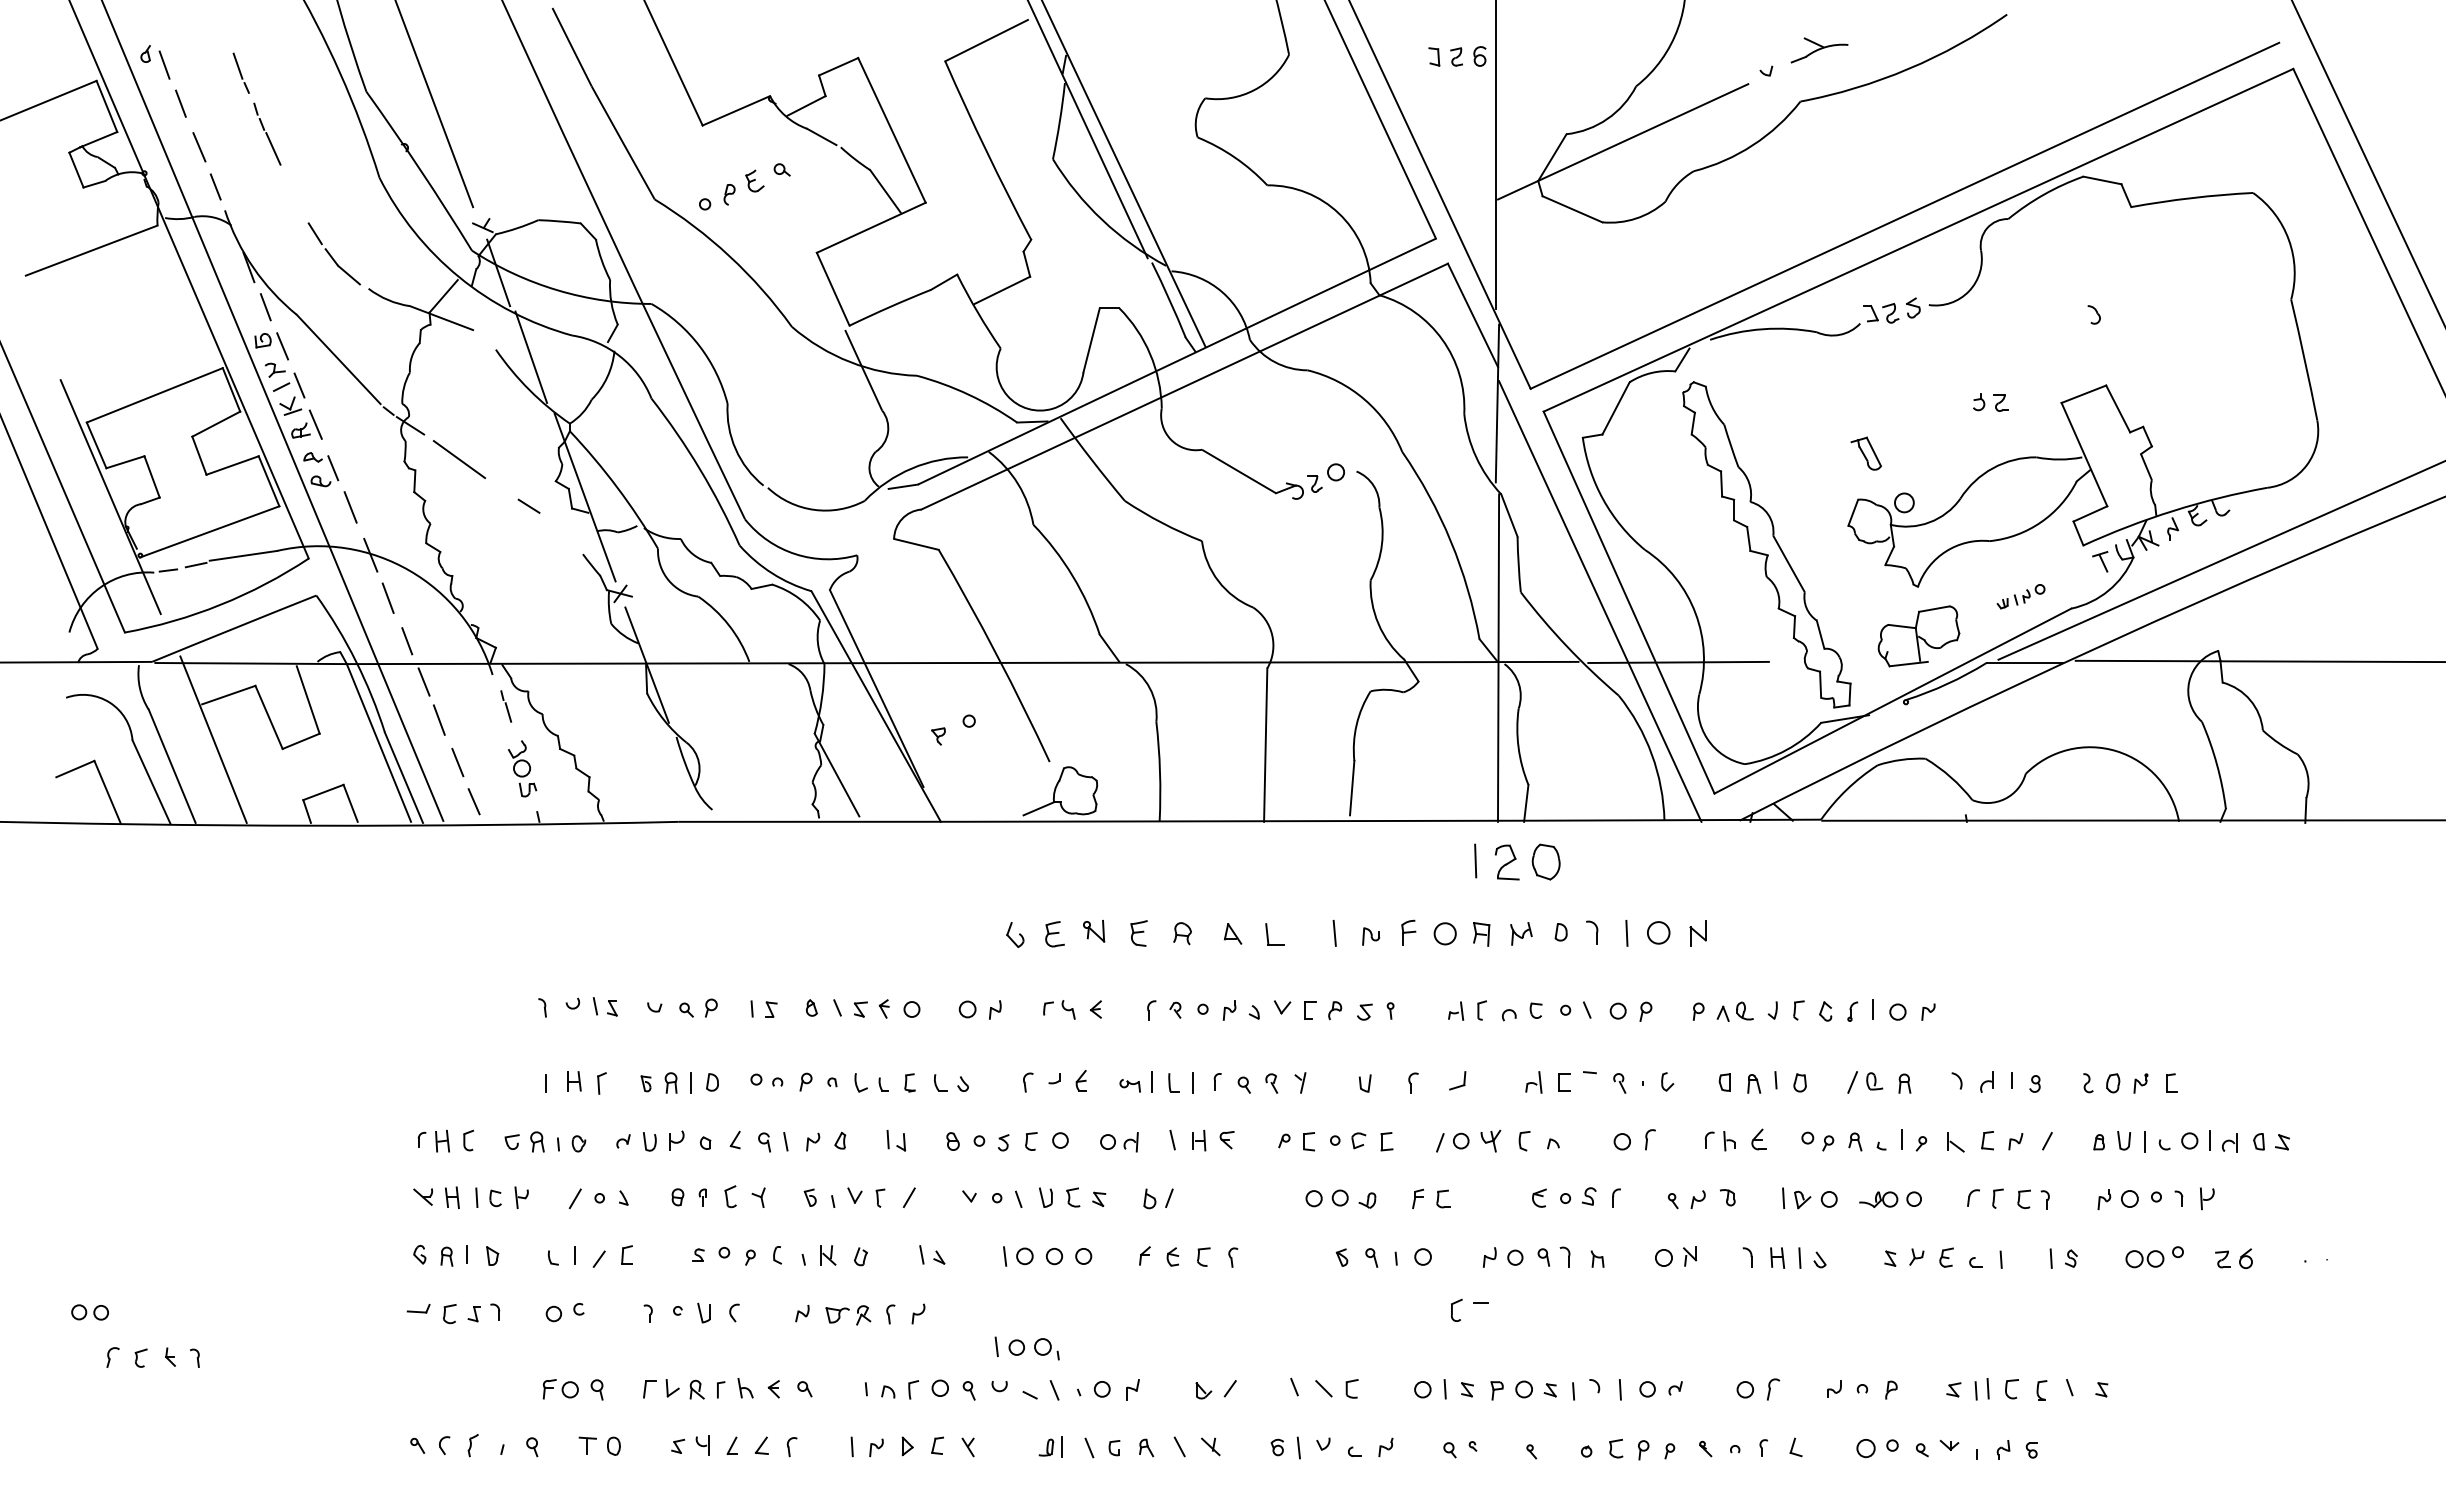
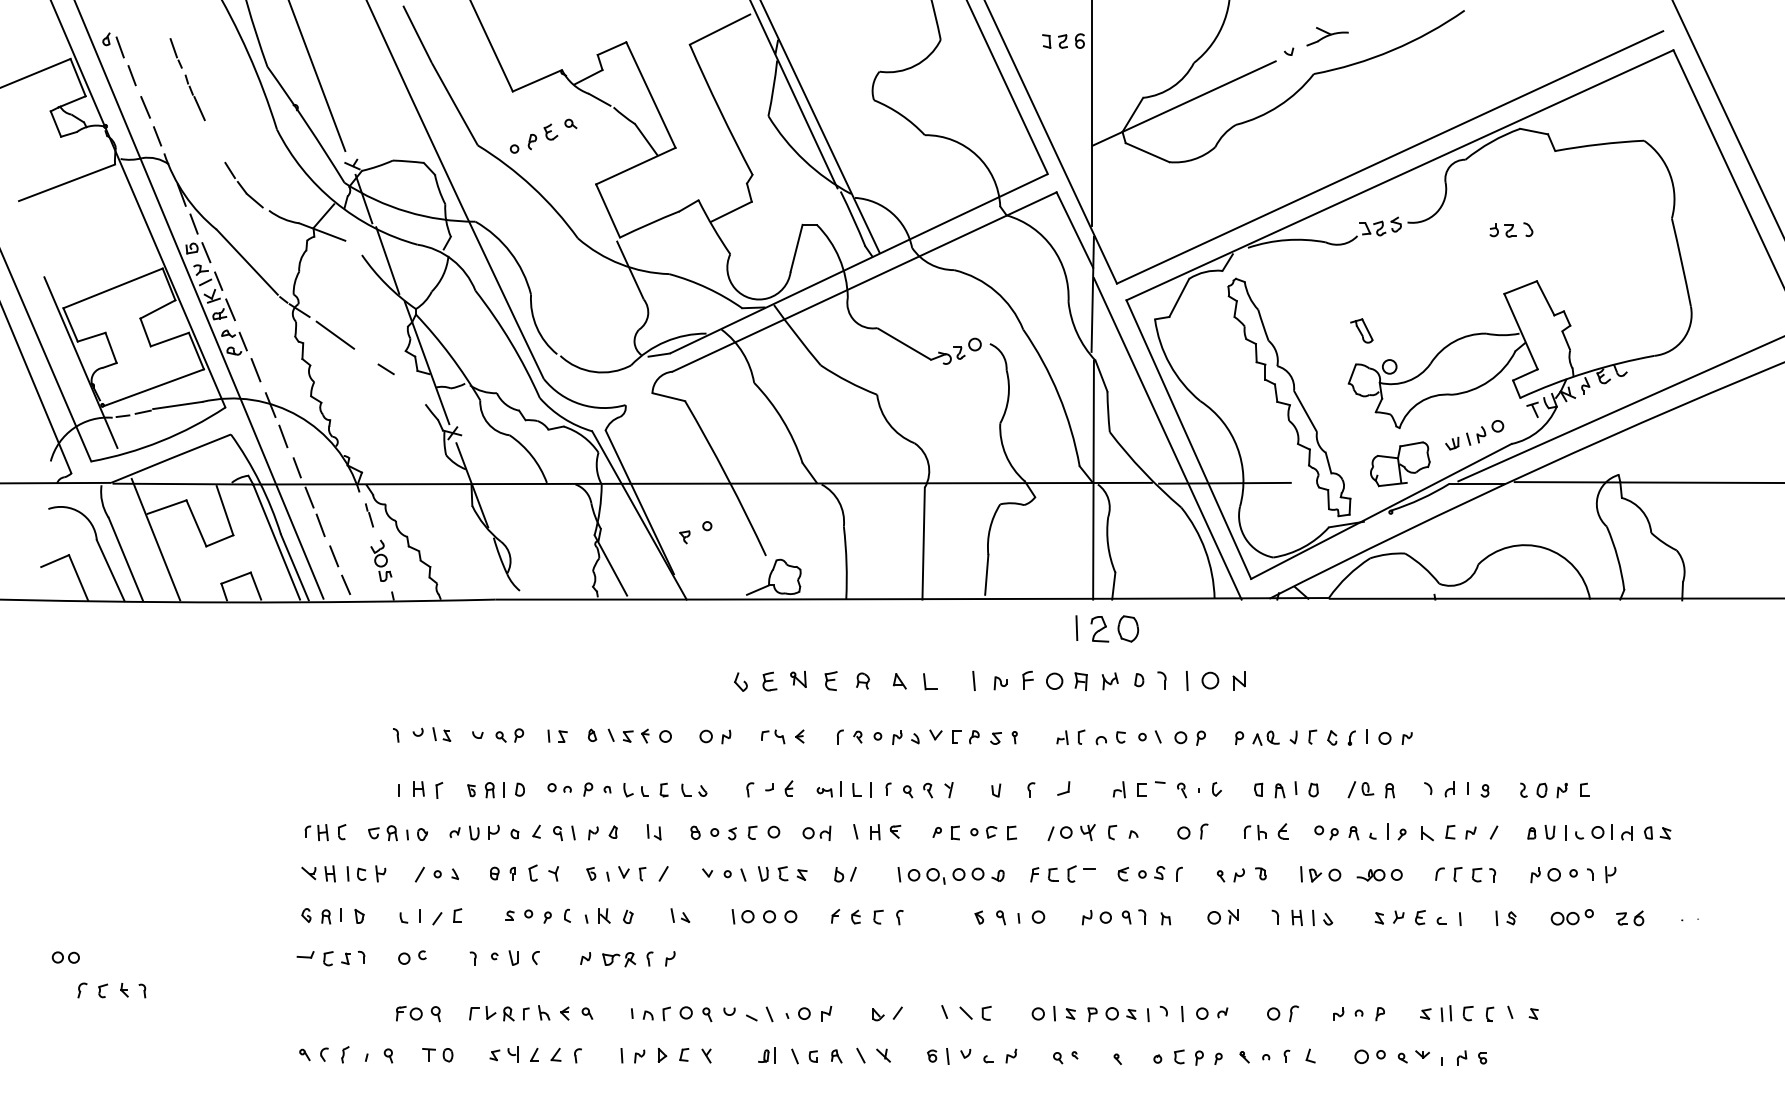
part: (1990, 402) -> (1502, 230), moved
part: (2020, 596) -> (1474, 435), size x1.67
part: (1469, 1309) -> (1081, 873), moved
part: (1027, 1347) -> (921, 875), moved

